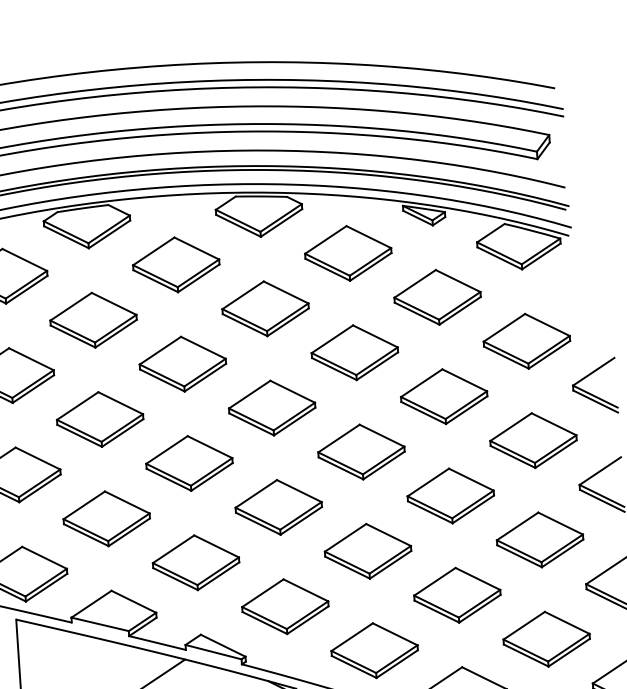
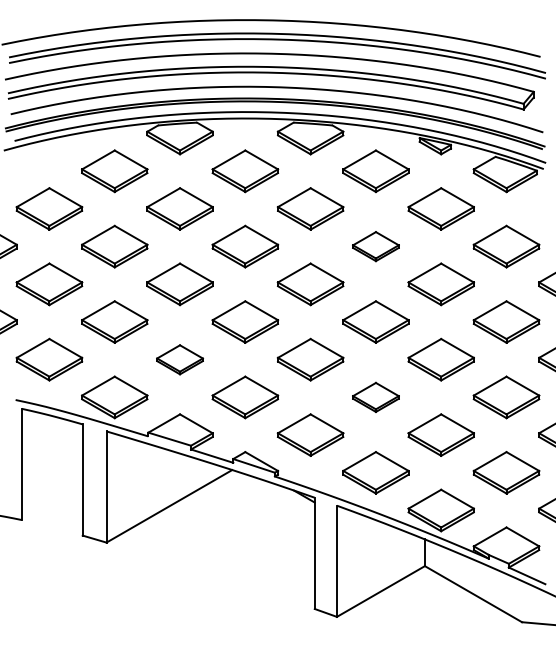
part: (354, 352) -> (375, 246), size x0.7
part: (106, 518) -> (179, 359), size x0.7
part: (367, 551) -> (375, 397), size x0.7

